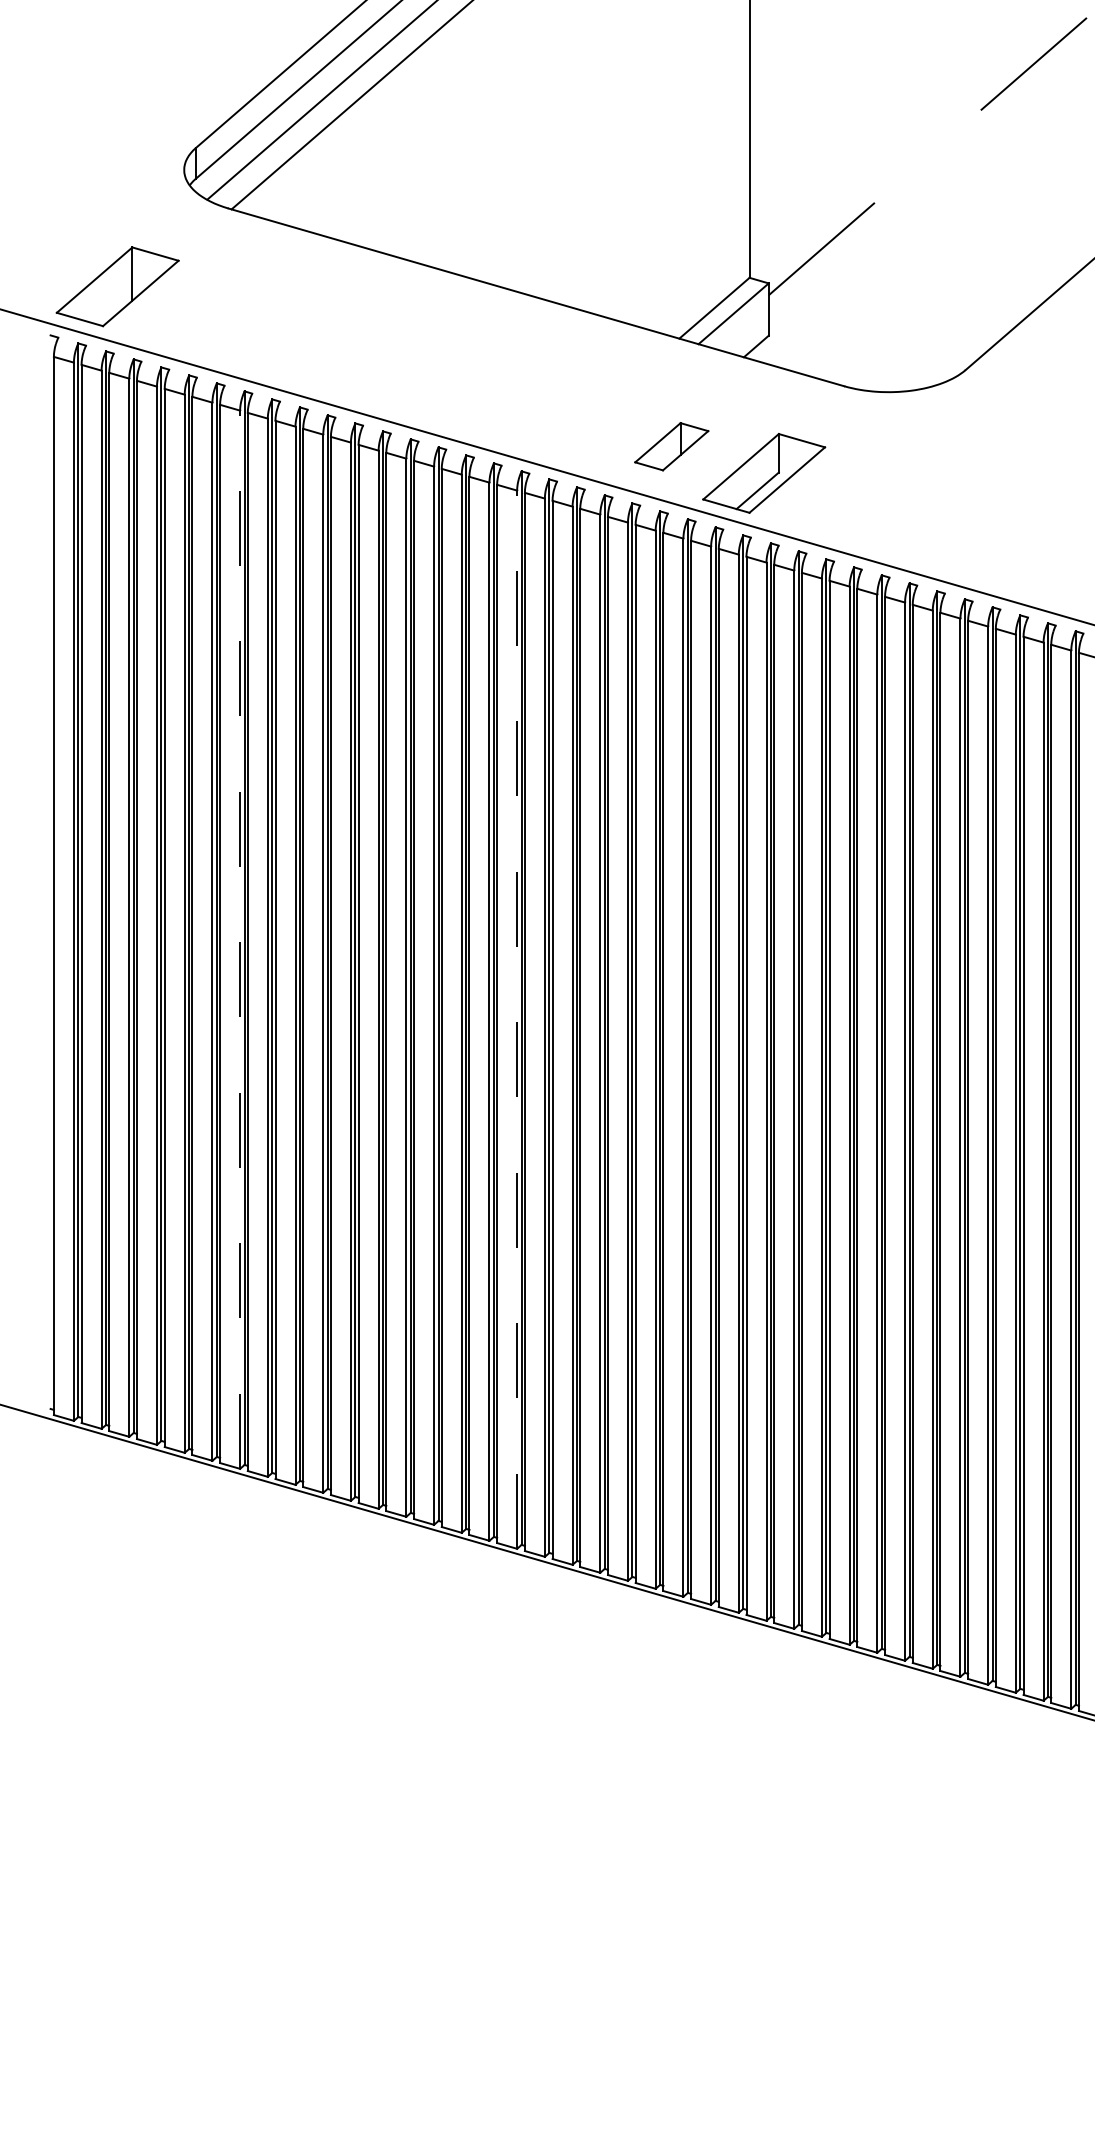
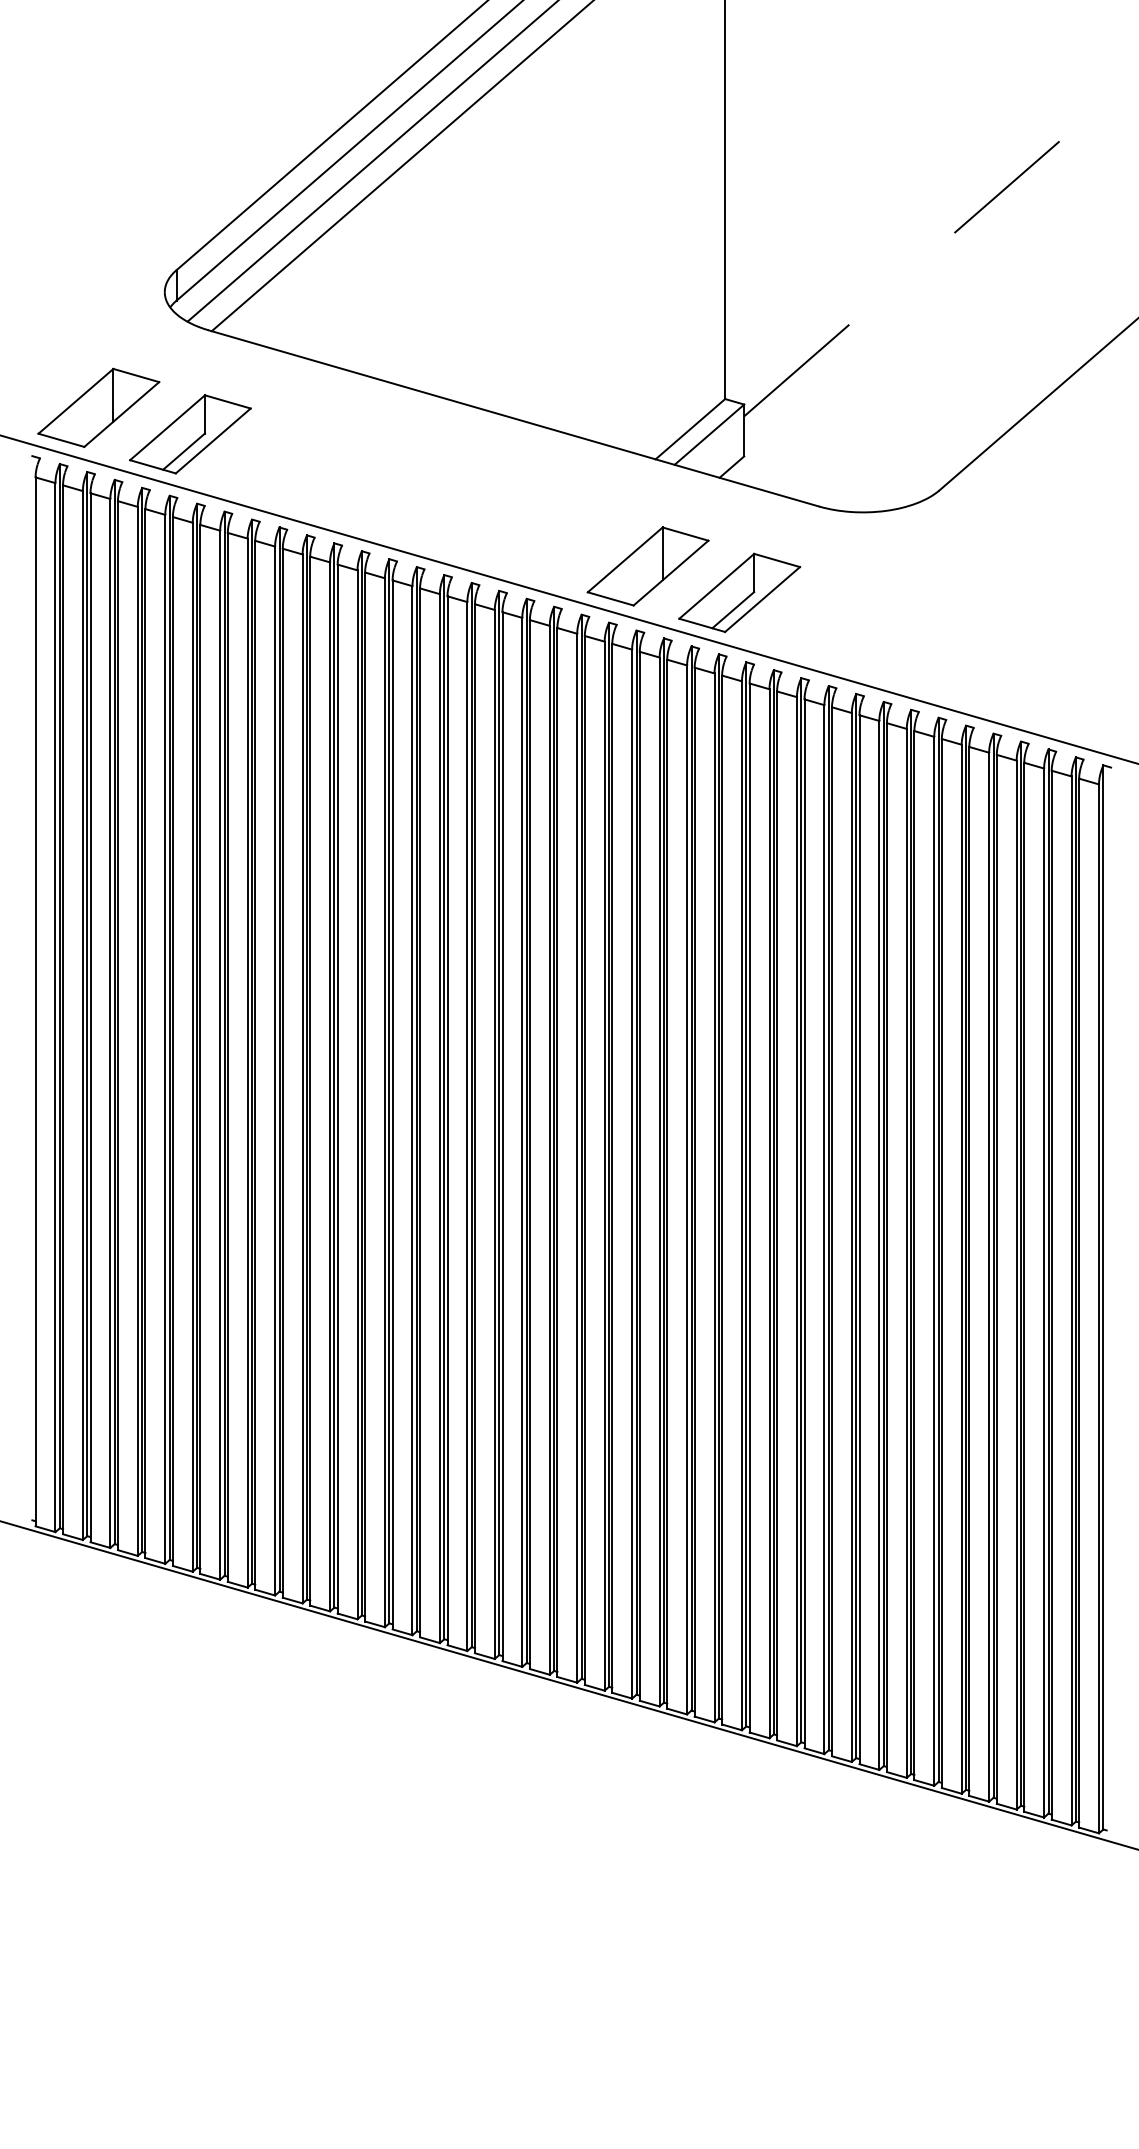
part: (210, 313) -> (190, 434), added
part: (671, 446) -> (647, 566), size x1.67
line: (240, 939) -> (220, 1054), dashed -> solid
line: (516, 1018) -> (494, 1133), dashed -> solid

